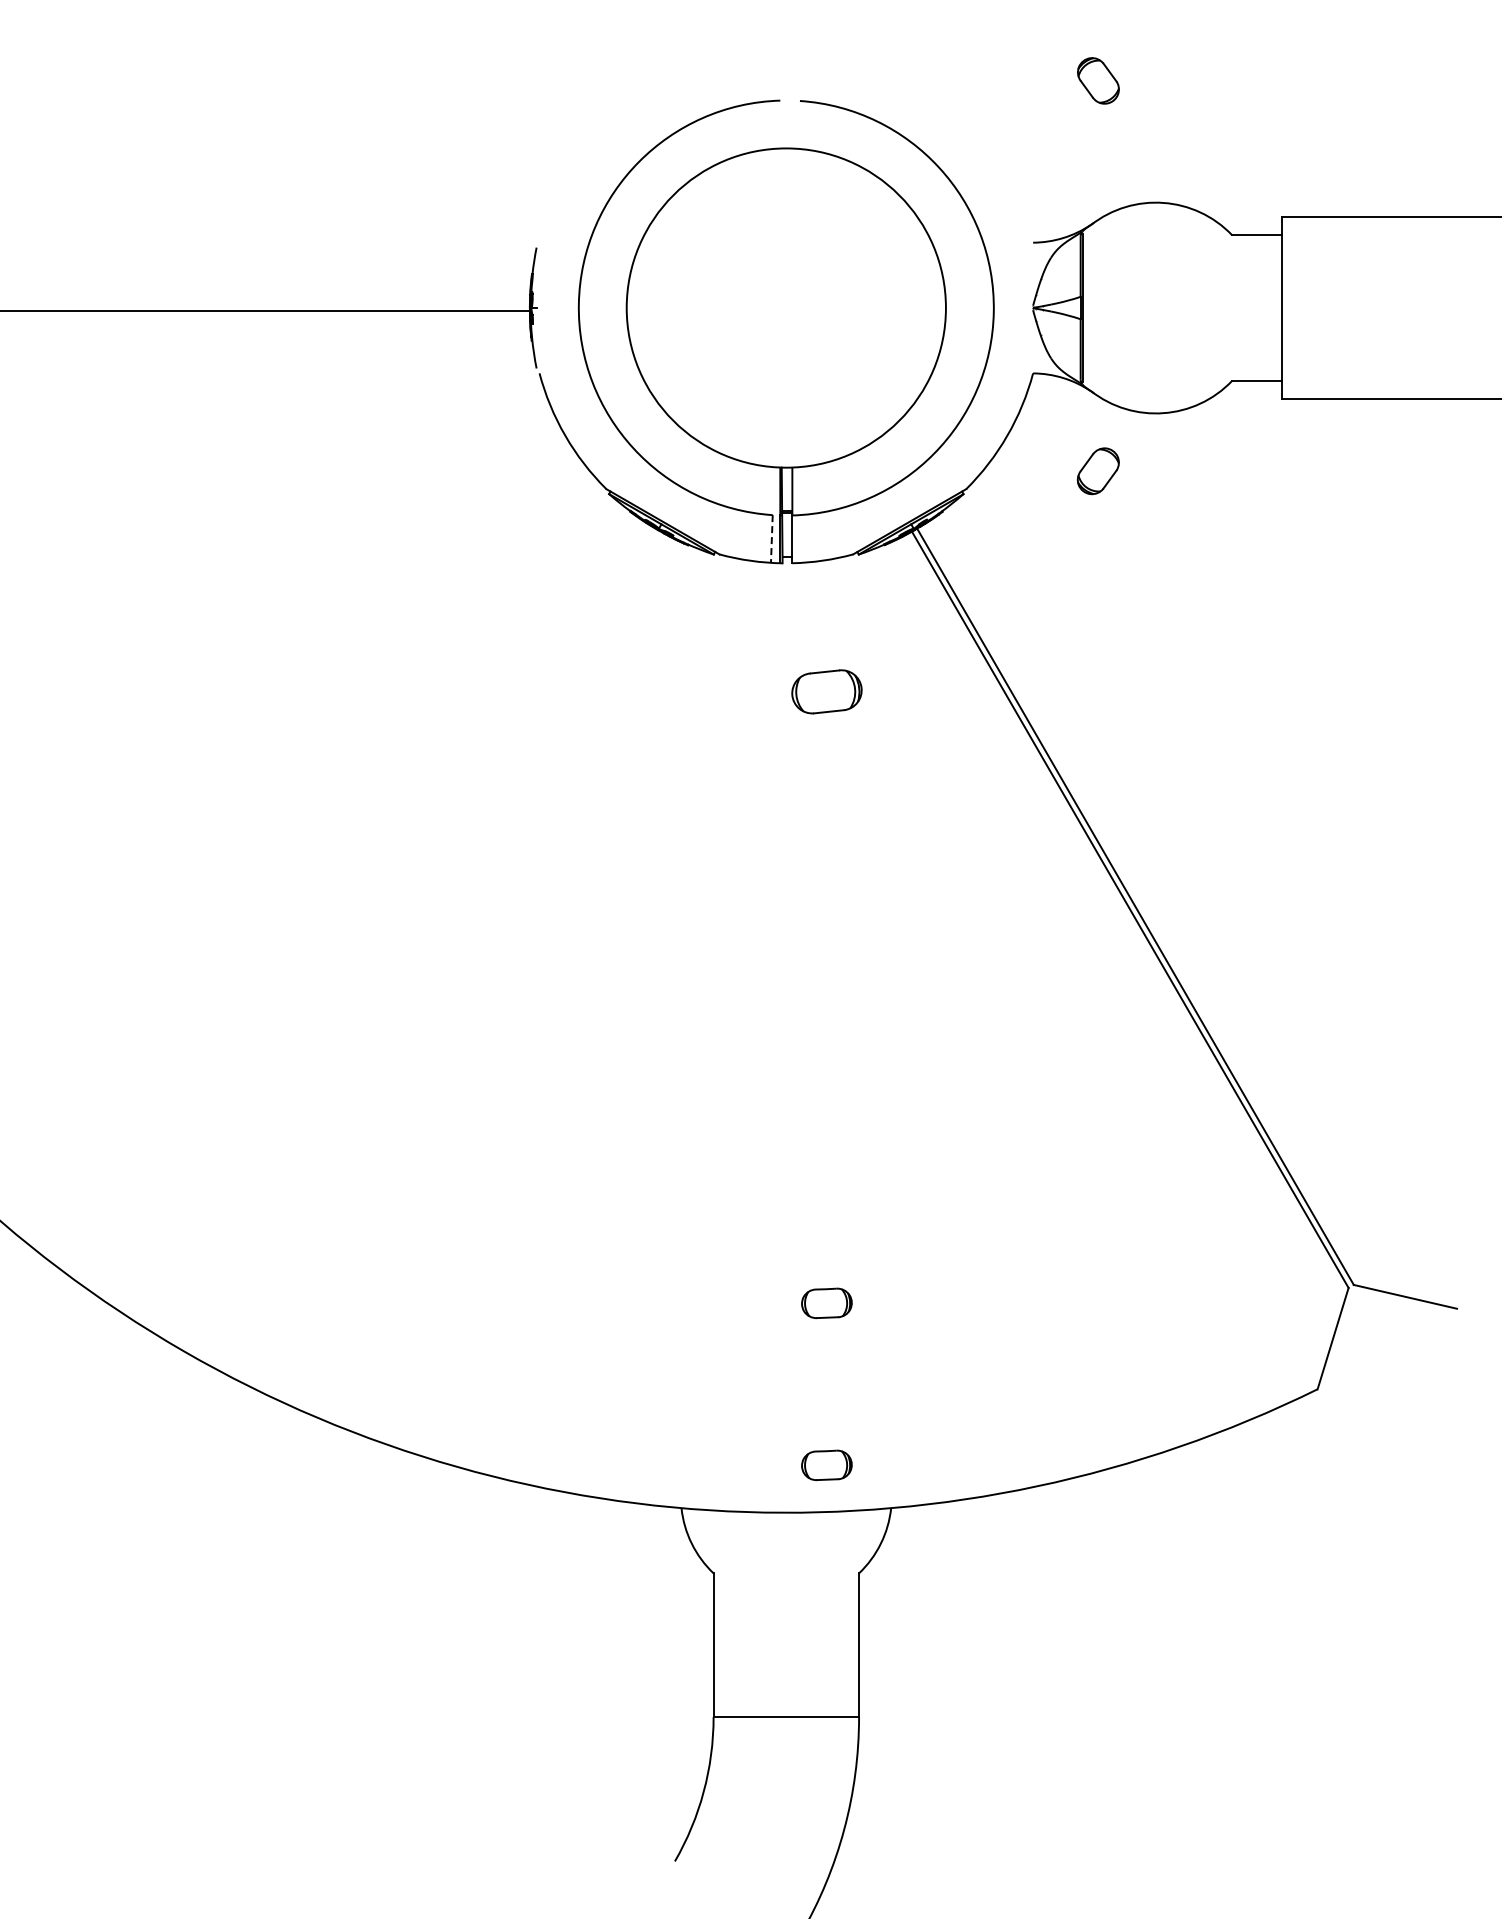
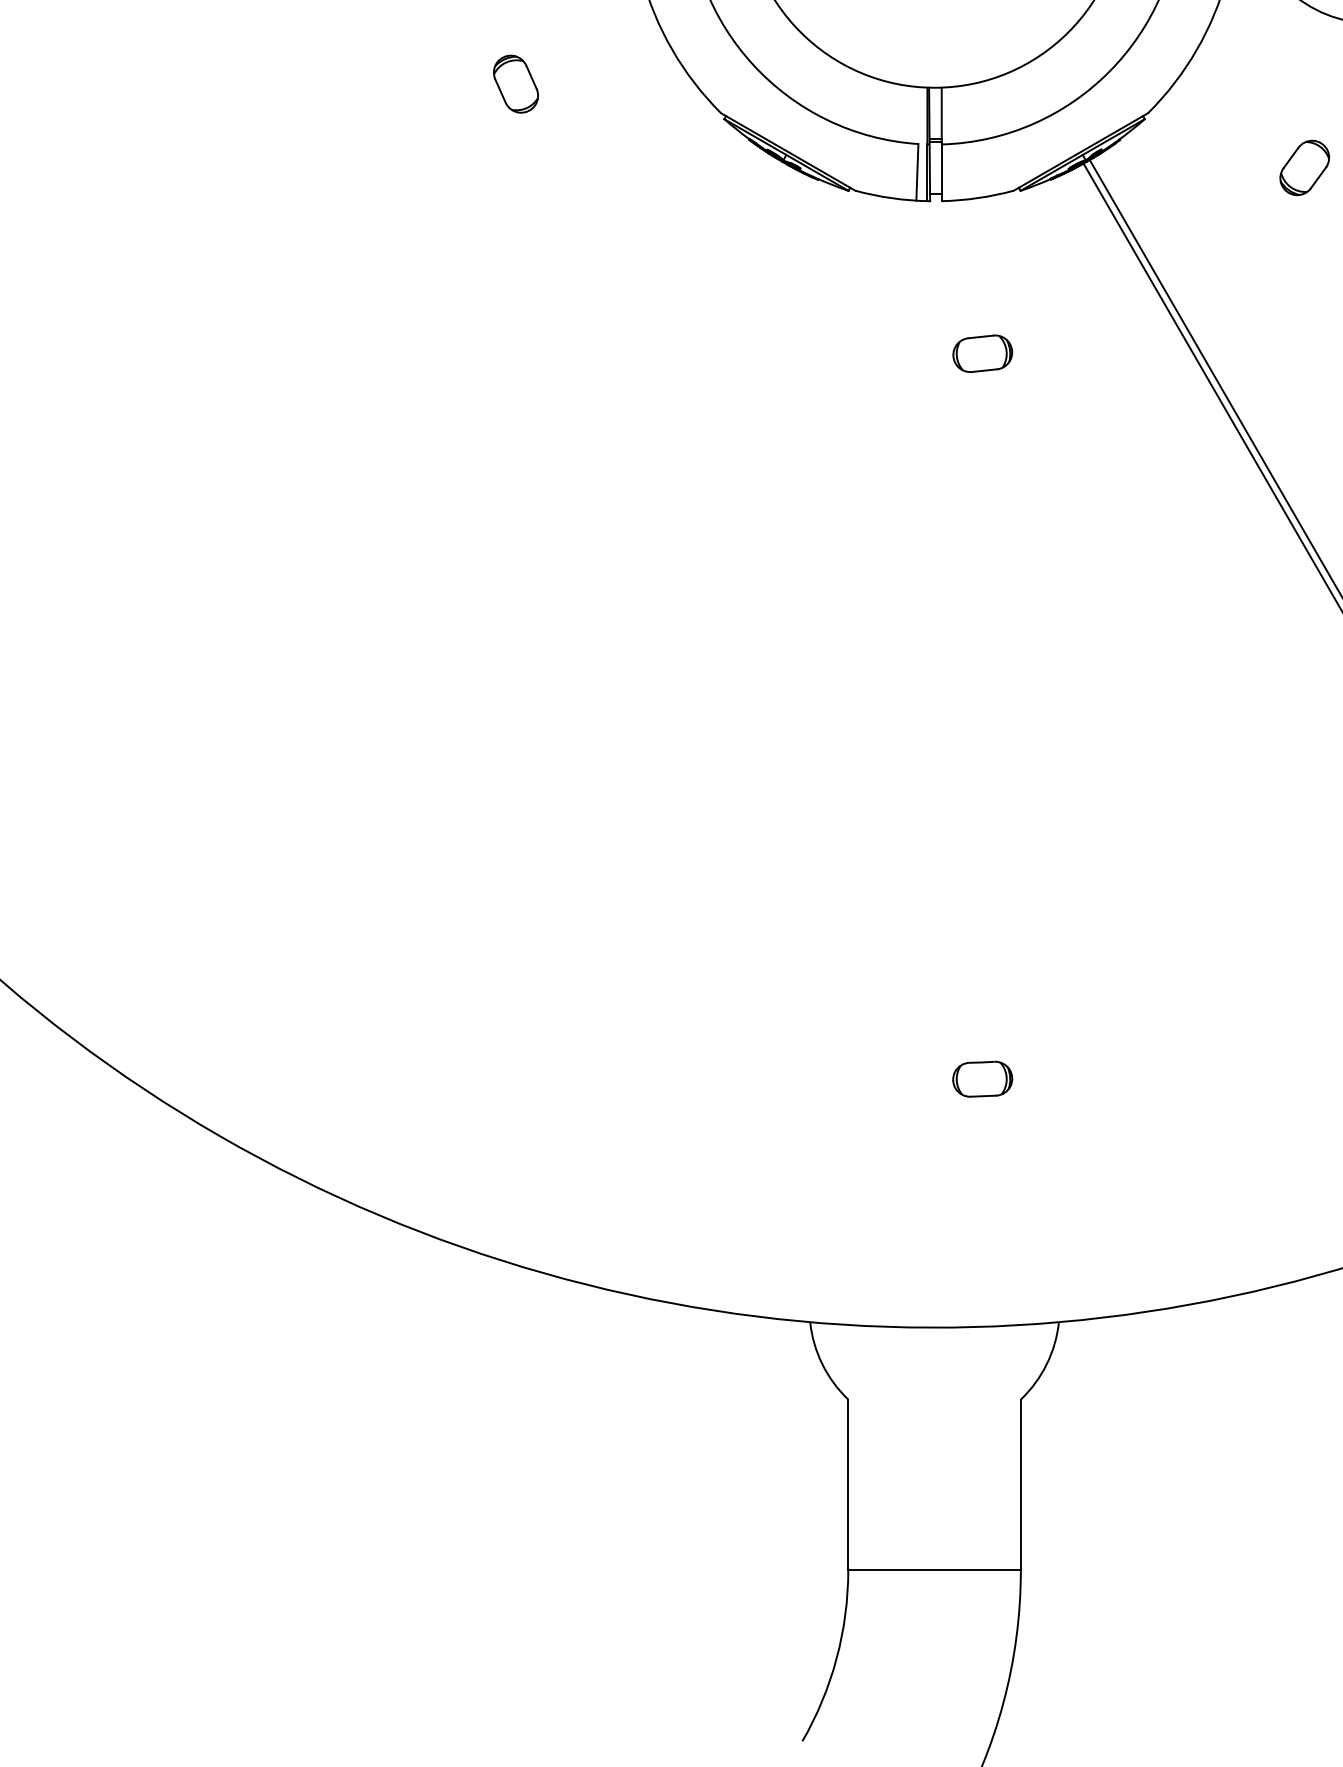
part: (433, 464) -> (515, 83), added
part: (1097, 471) -> (1303, 168), moved
line: (771, 539) -> (916, 172), dashed -> solid
part: (826, 691) -> (982, 353), size x0.71
part: (826, 1465) -> (982, 1271), removed

